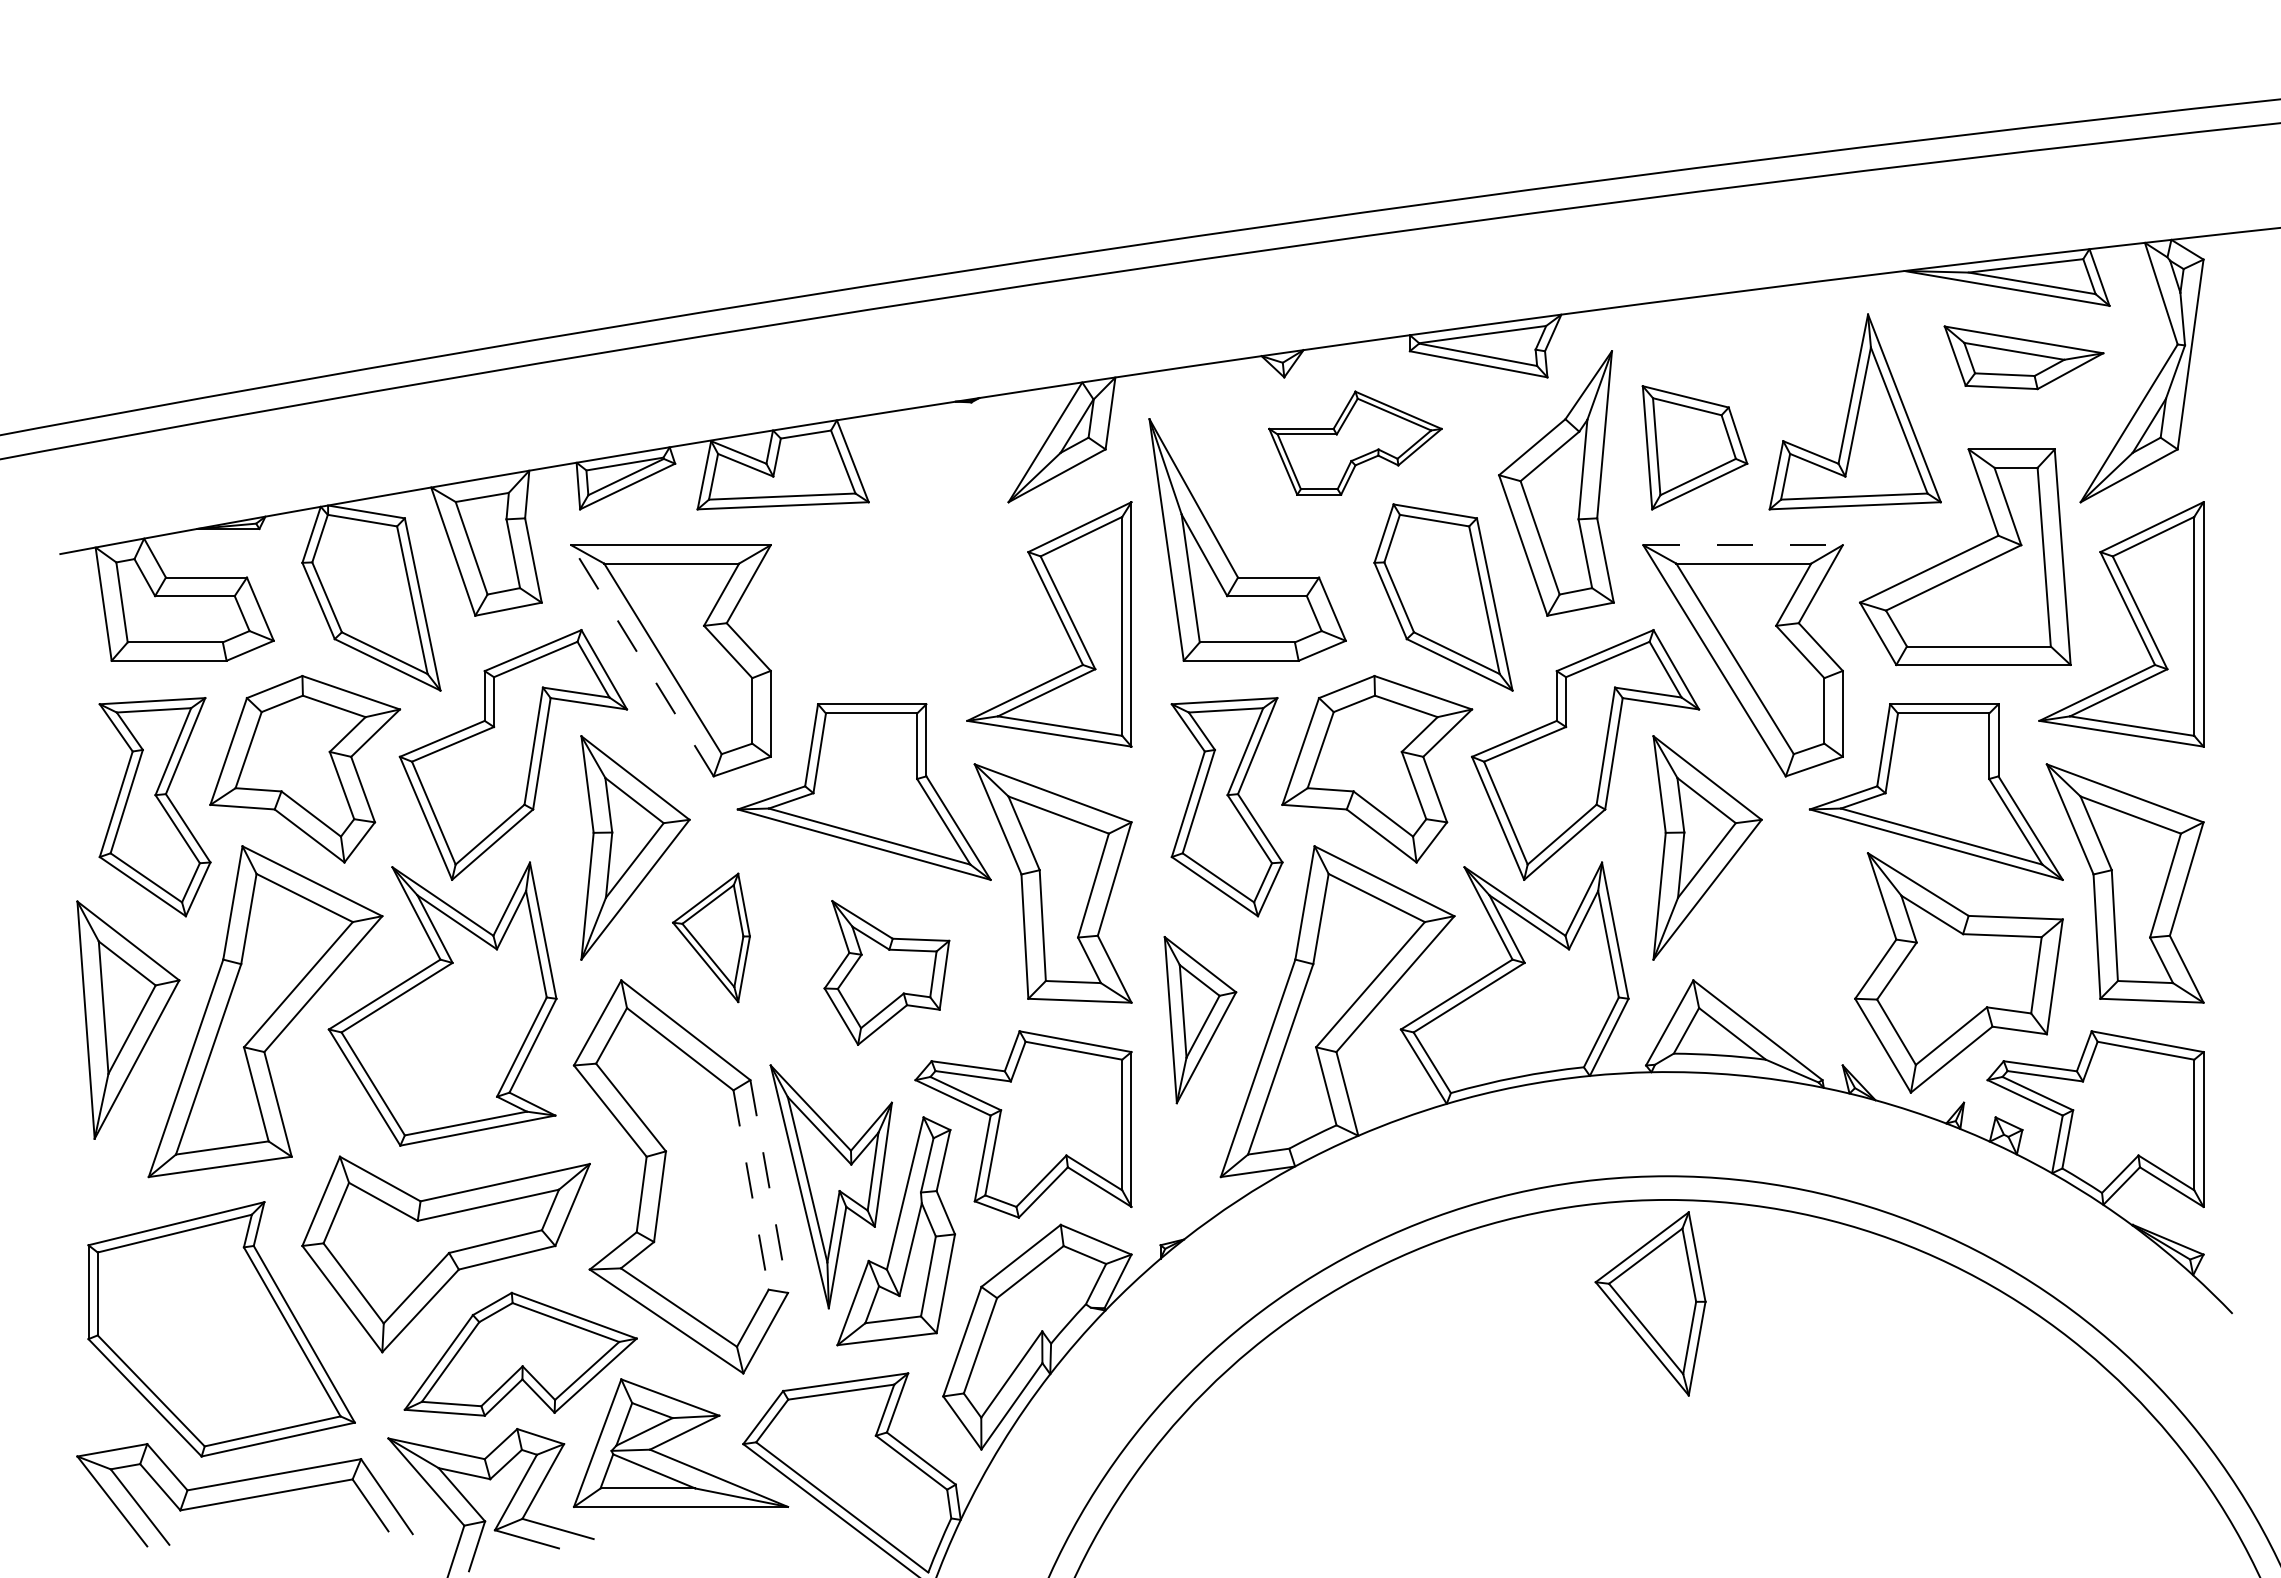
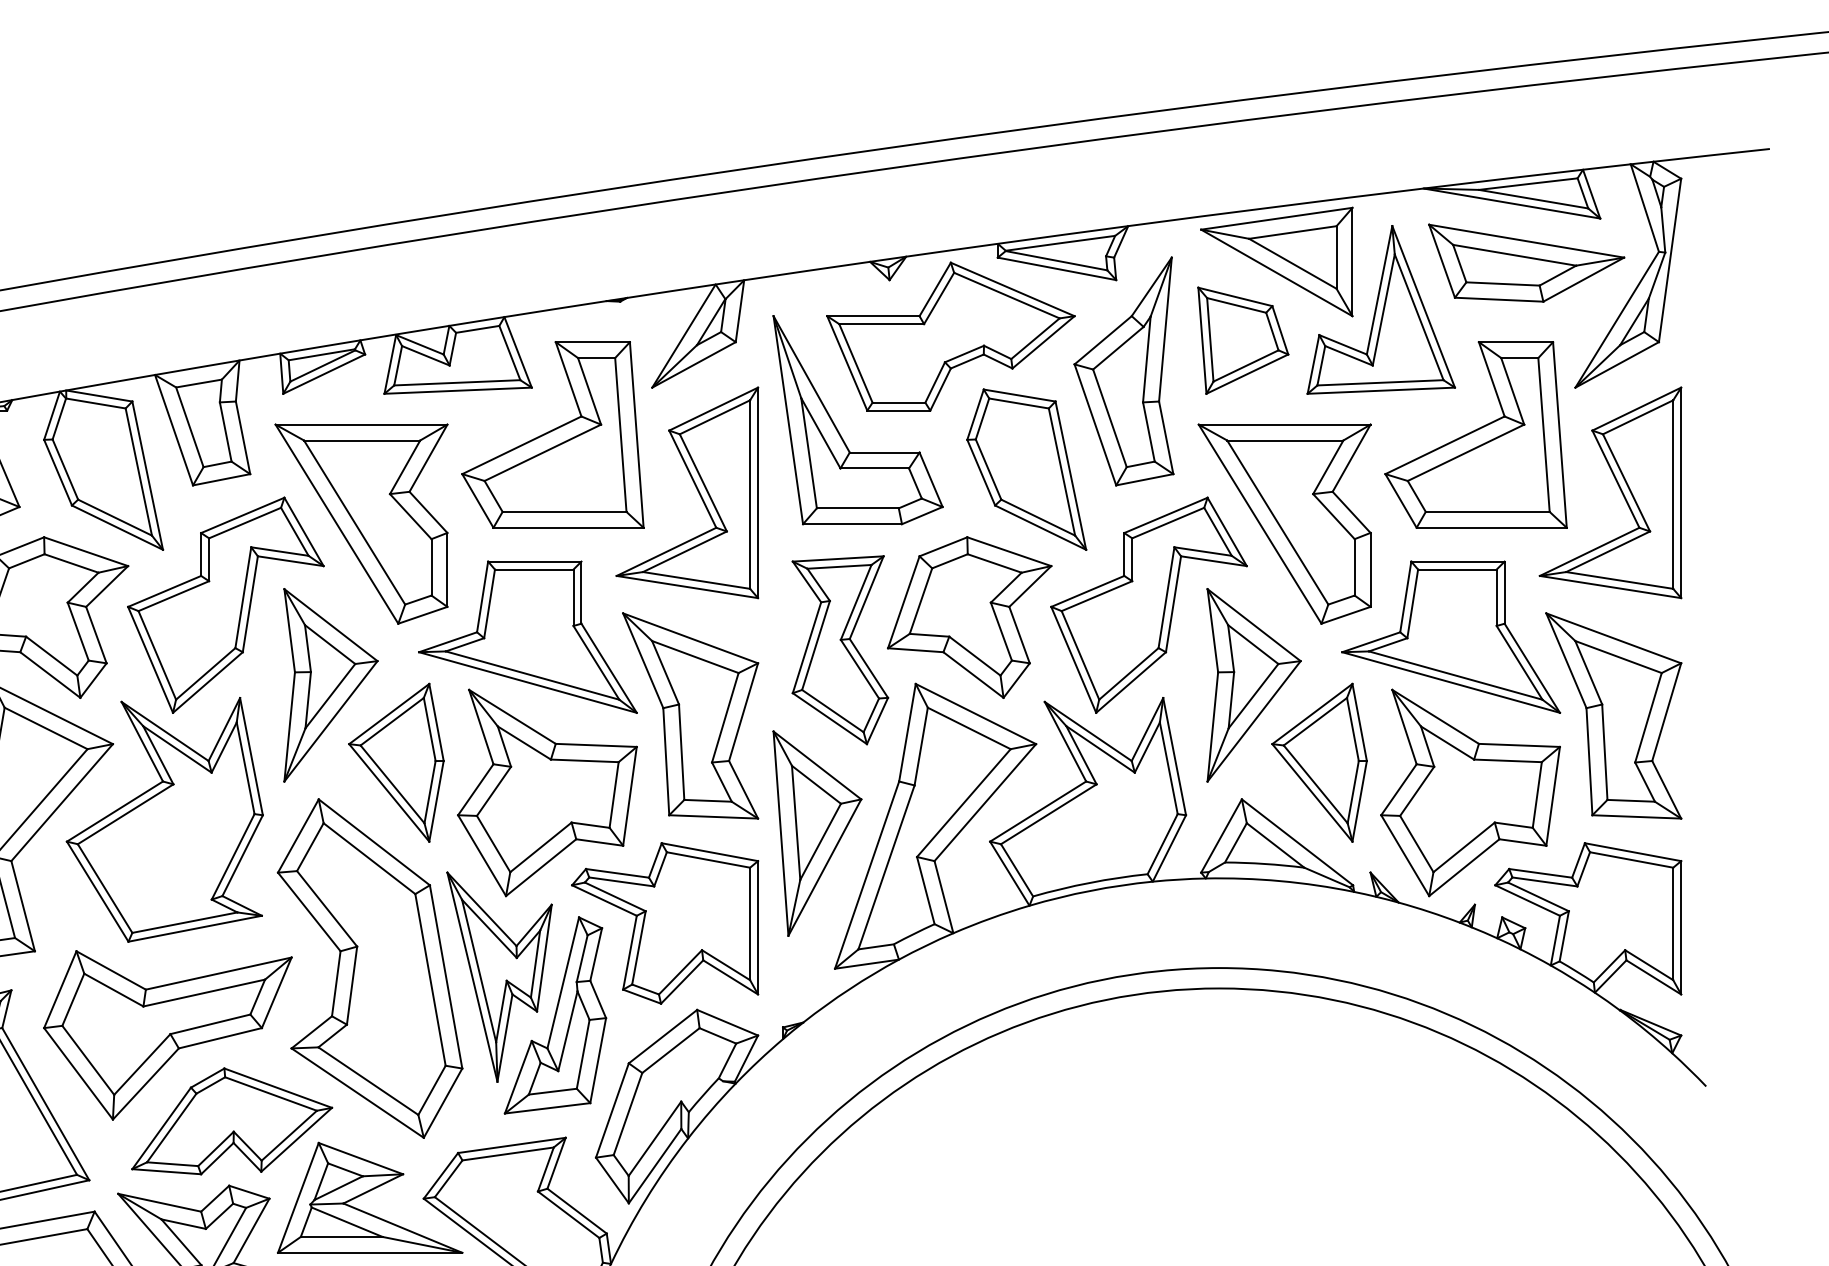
part: (1733, 356) -> (1276, 262), added
part: (2023, 357) -> (1526, 263), size x1.43
part: (1355, 443) -> (950, 337), size x1.67
line: (1743, 545) -> (1285, 424), dashed -> solid
part: (892, 557) -> (552, 435), added
line: (642, 660) -> (336, 523), dashed -> solid
part: (711, 937) -> (396, 762), size x1.43
part: (886, 972) -> (547, 792), size x1.67
part: (1200, 1019) -> (817, 833), size x1.43
line: (769, 1187) -> (446, 977), dashed -> solid
line: (751, 1190) -> (430, 980), dashed -> solid
part: (1650, 1303) -> (1319, 762), moved

